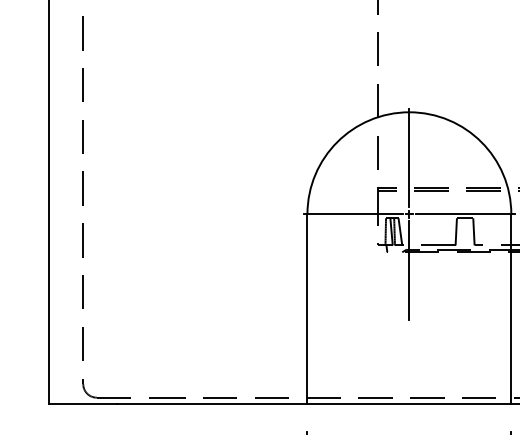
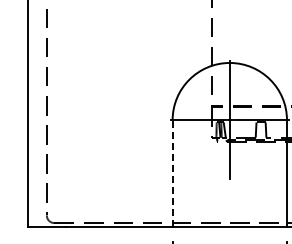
line: (307, 309) -> (172, 173), solid -> dashed

